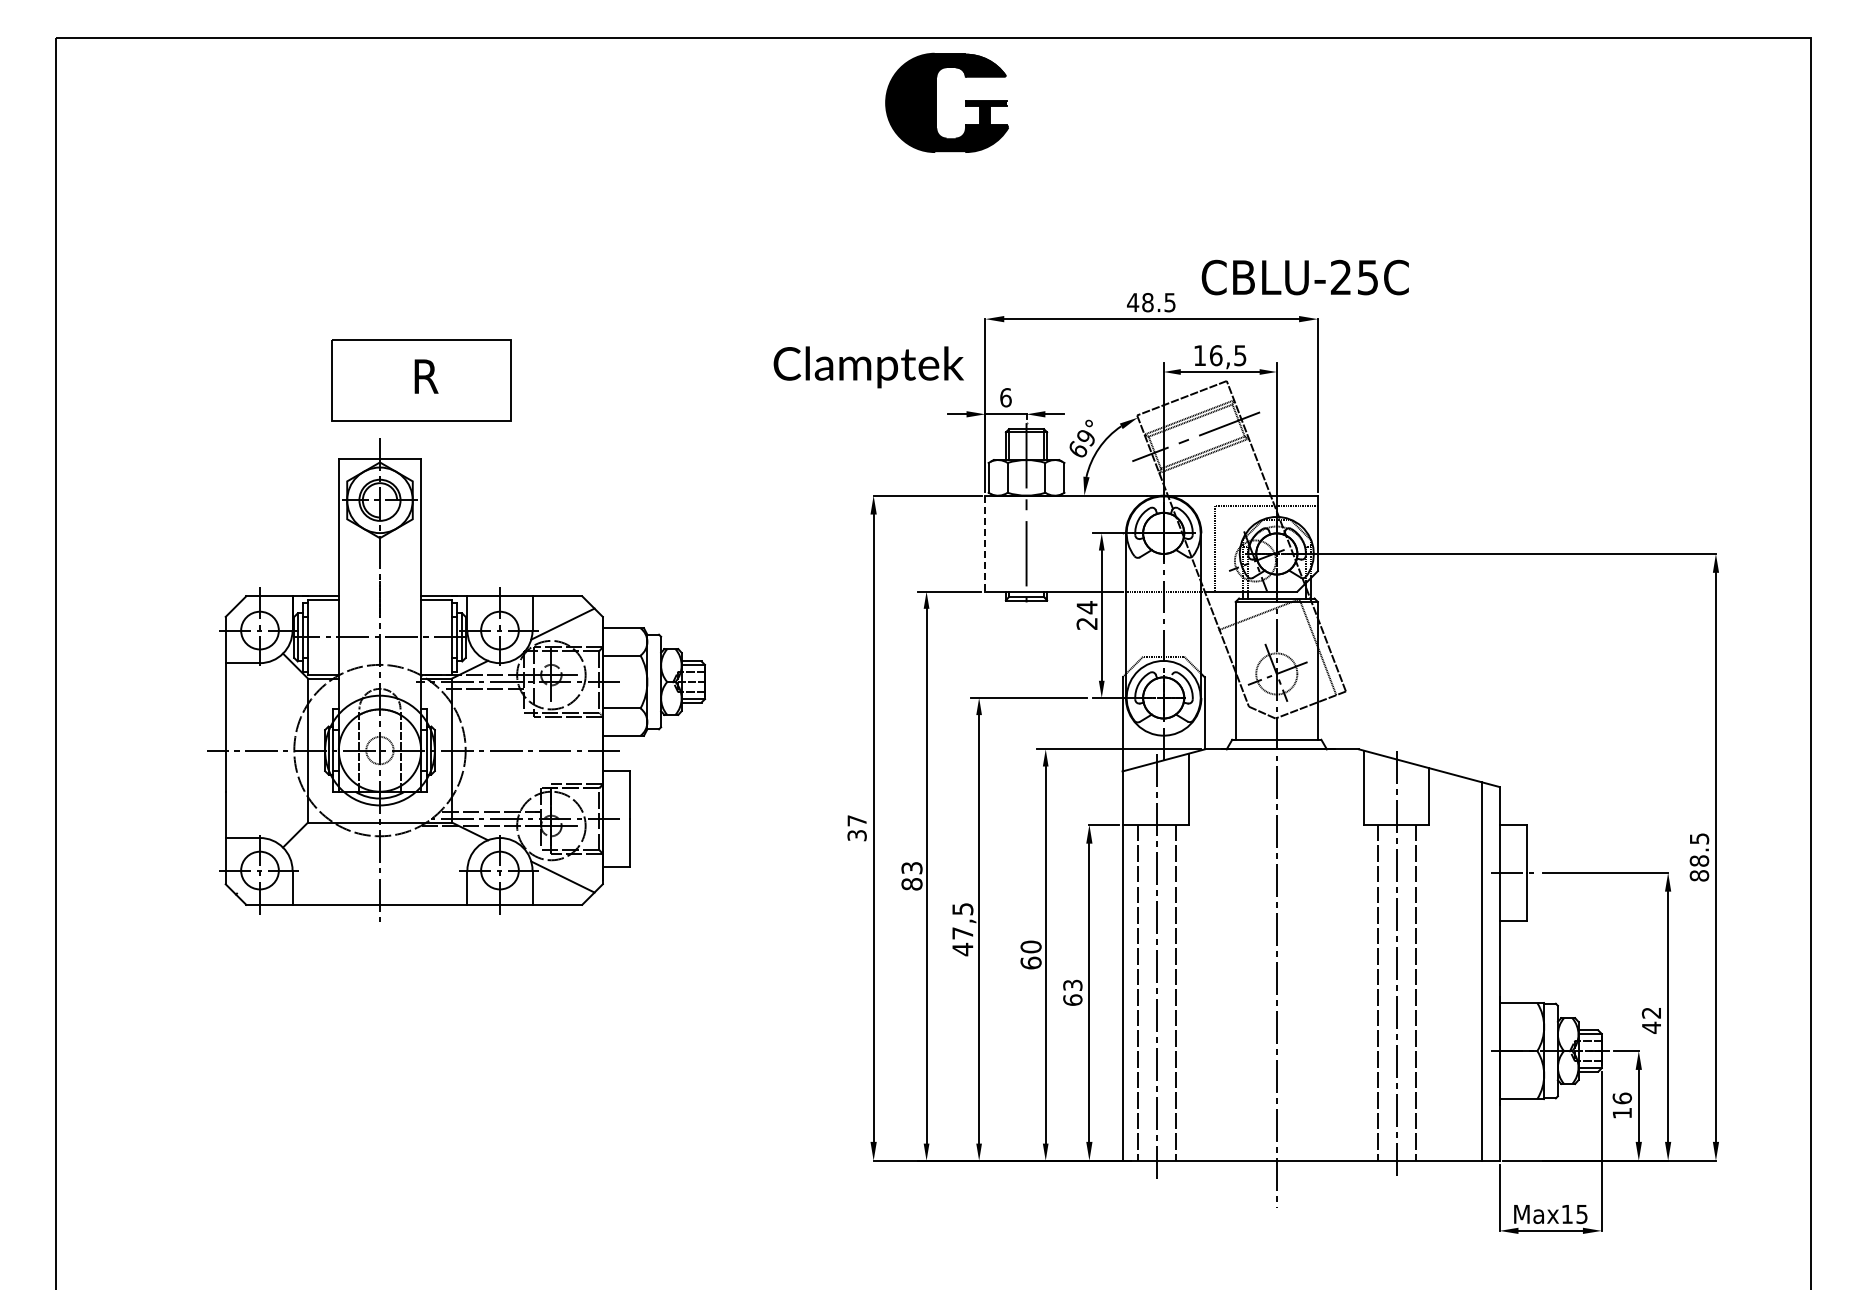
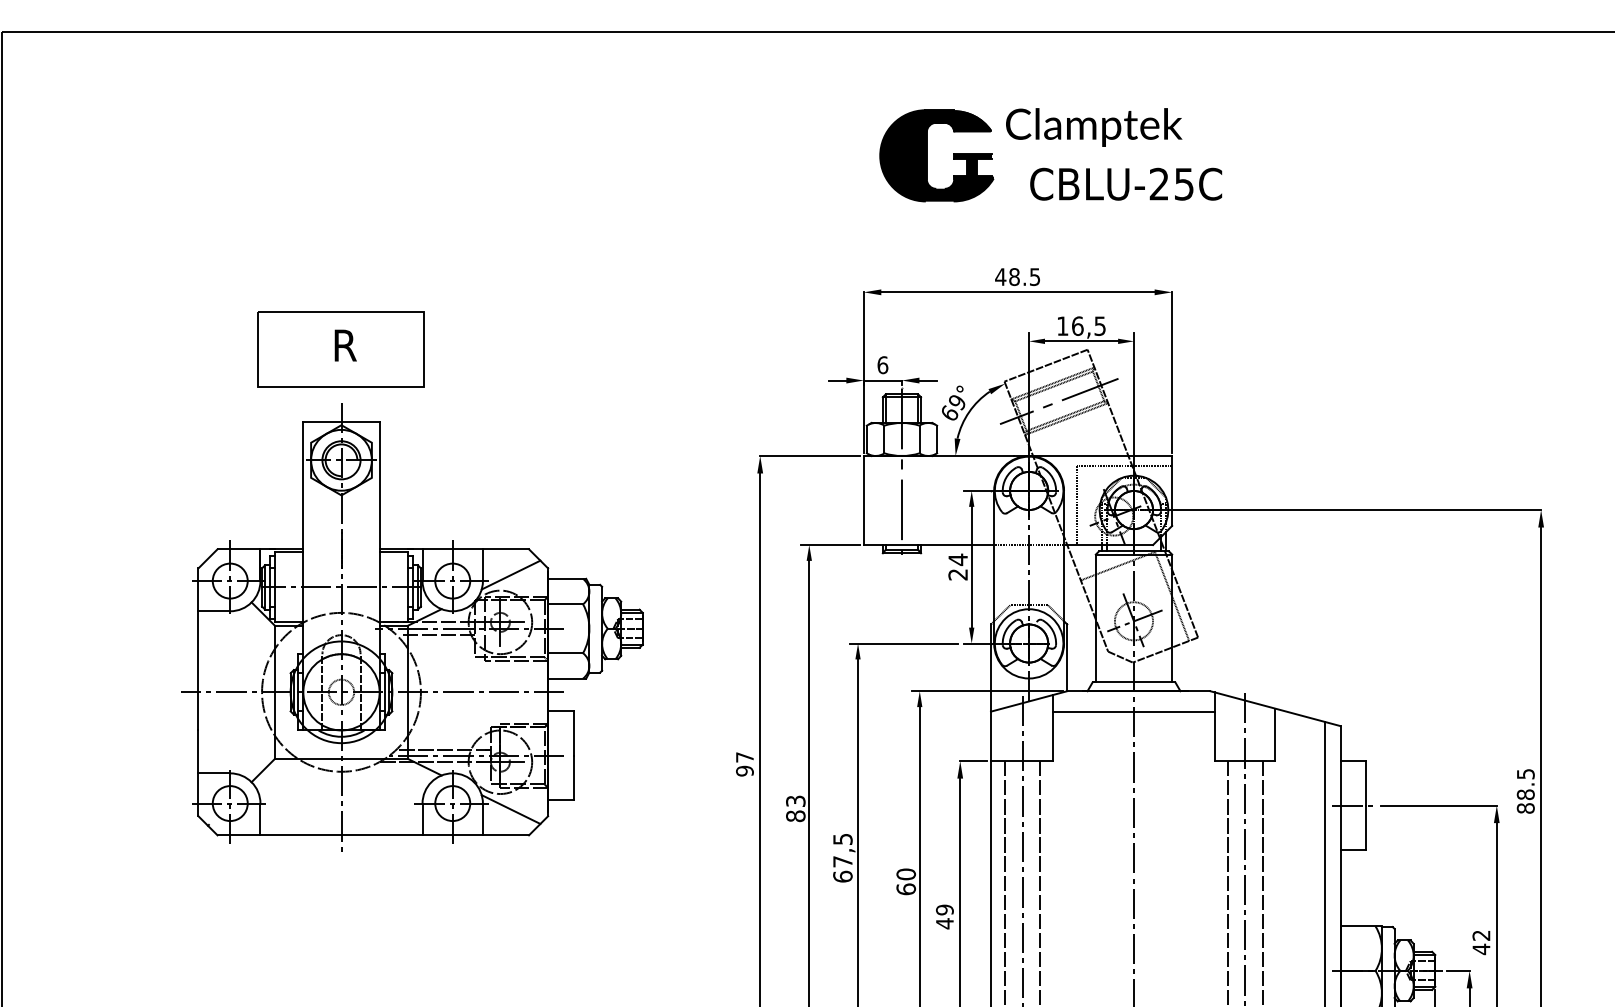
part: (936, 102) -> (926, 155), moved
text: (1304, 277) -> (1125, 184), moved
text: (868, 367) -> (1093, 127), moved
line: (985, 543) -> (863, 500), dashed -> solid
part: (456, 679) -> (412, 626), moved
line: (1276, 771) -> (1133, 711), added
text: (856, 835) -> (744, 771), 37 -> 97
text: (962, 949) -> (842, 876), 47,5 -> 67,5
text: (1072, 992) -> (944, 916), 63 -> 49

